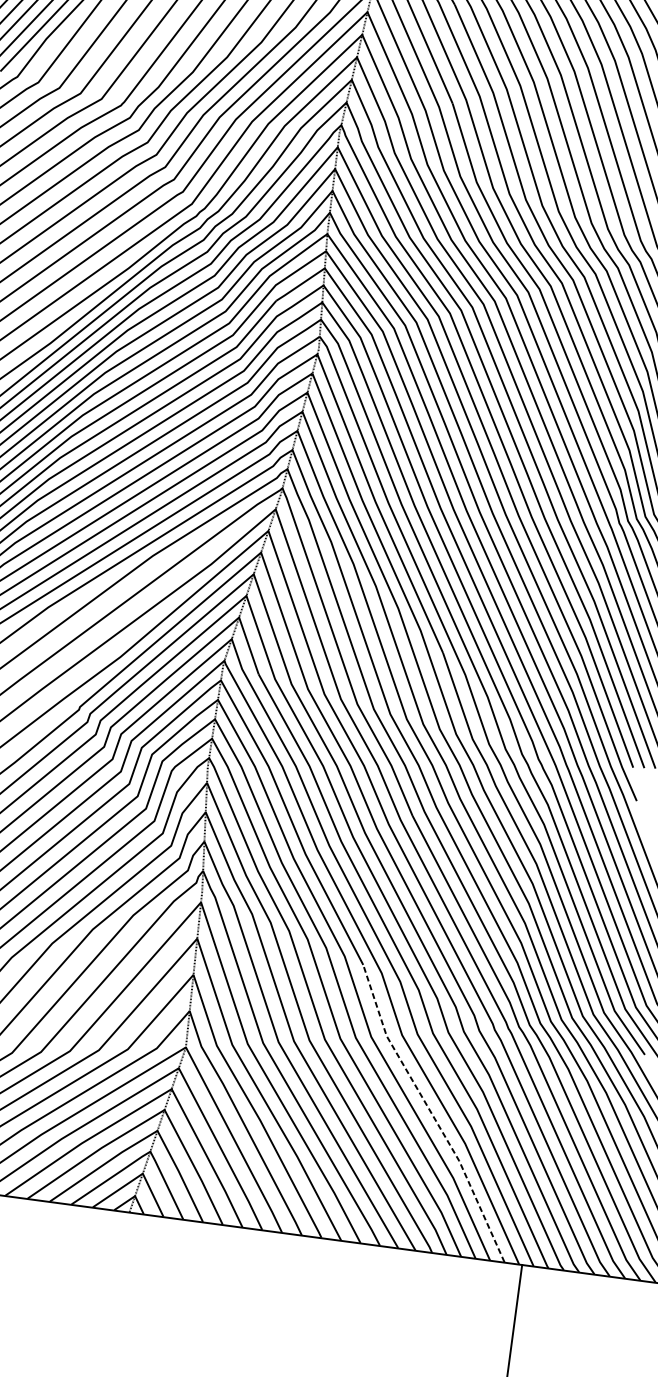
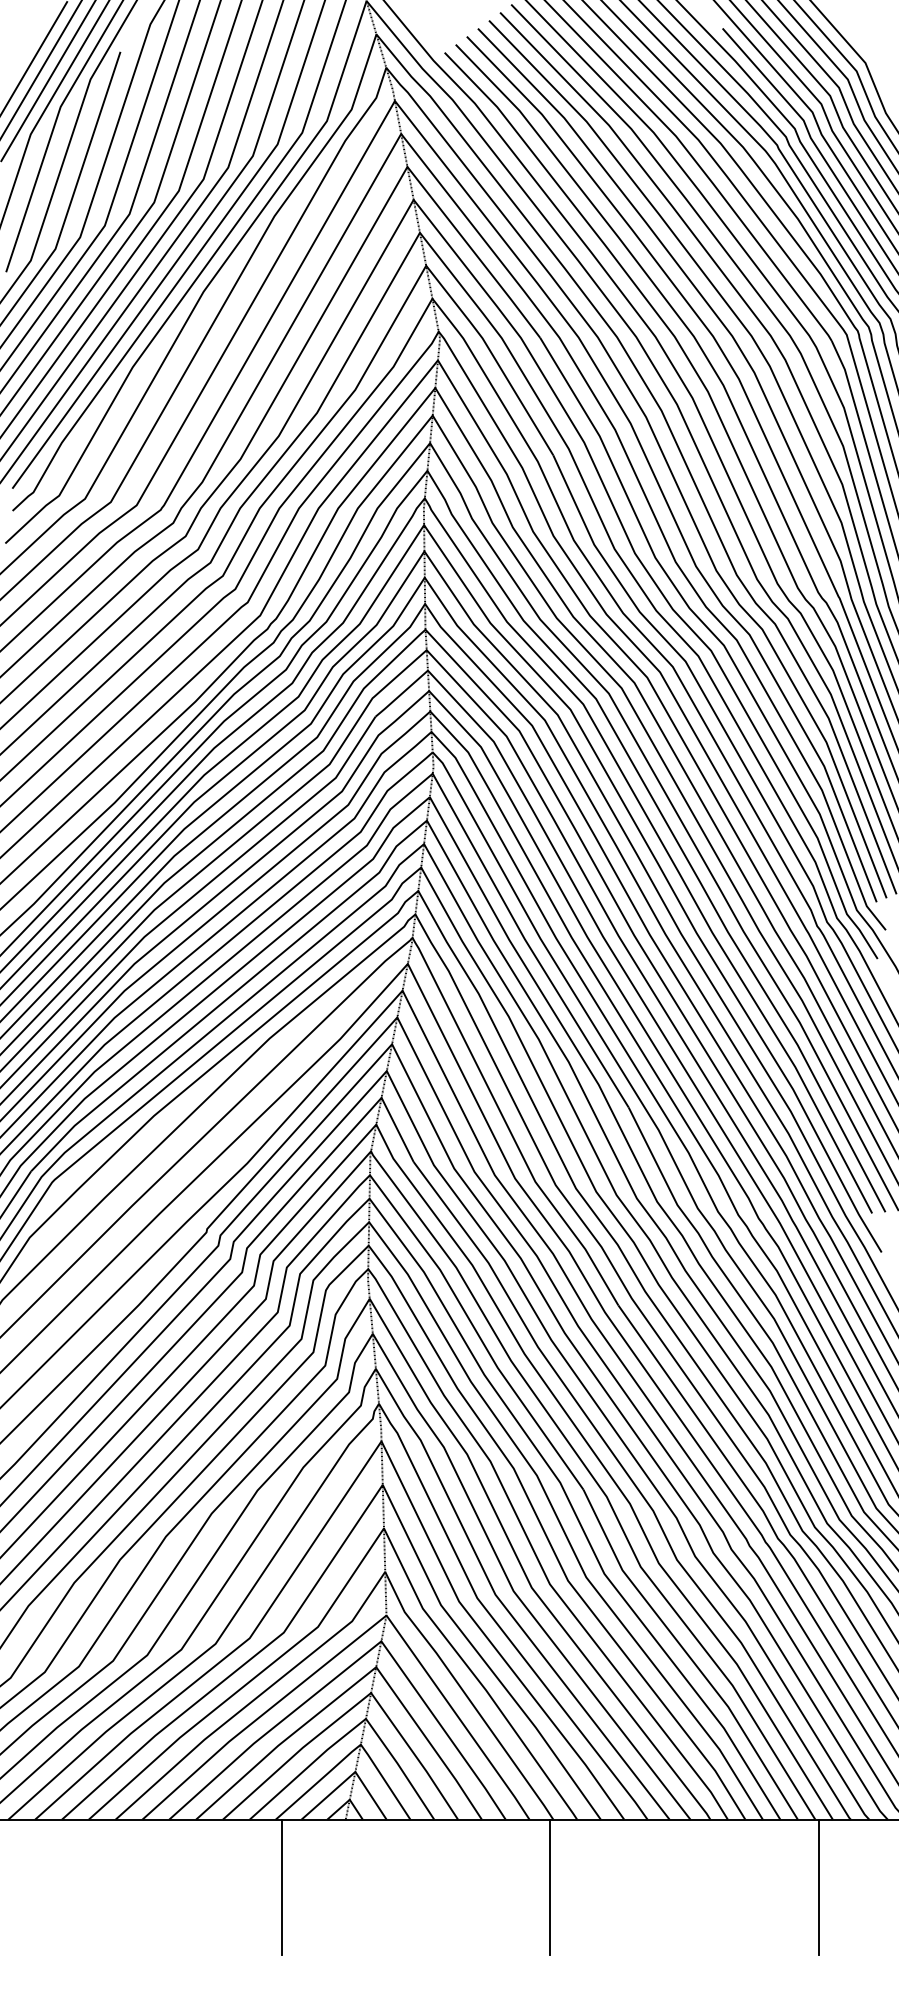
line: (431, 1113) -> (688, 1655), dashed -> solid
line: (68, 1261) -> (281, 1887), added
line: (291, 1291) -> (550, 1887), added

